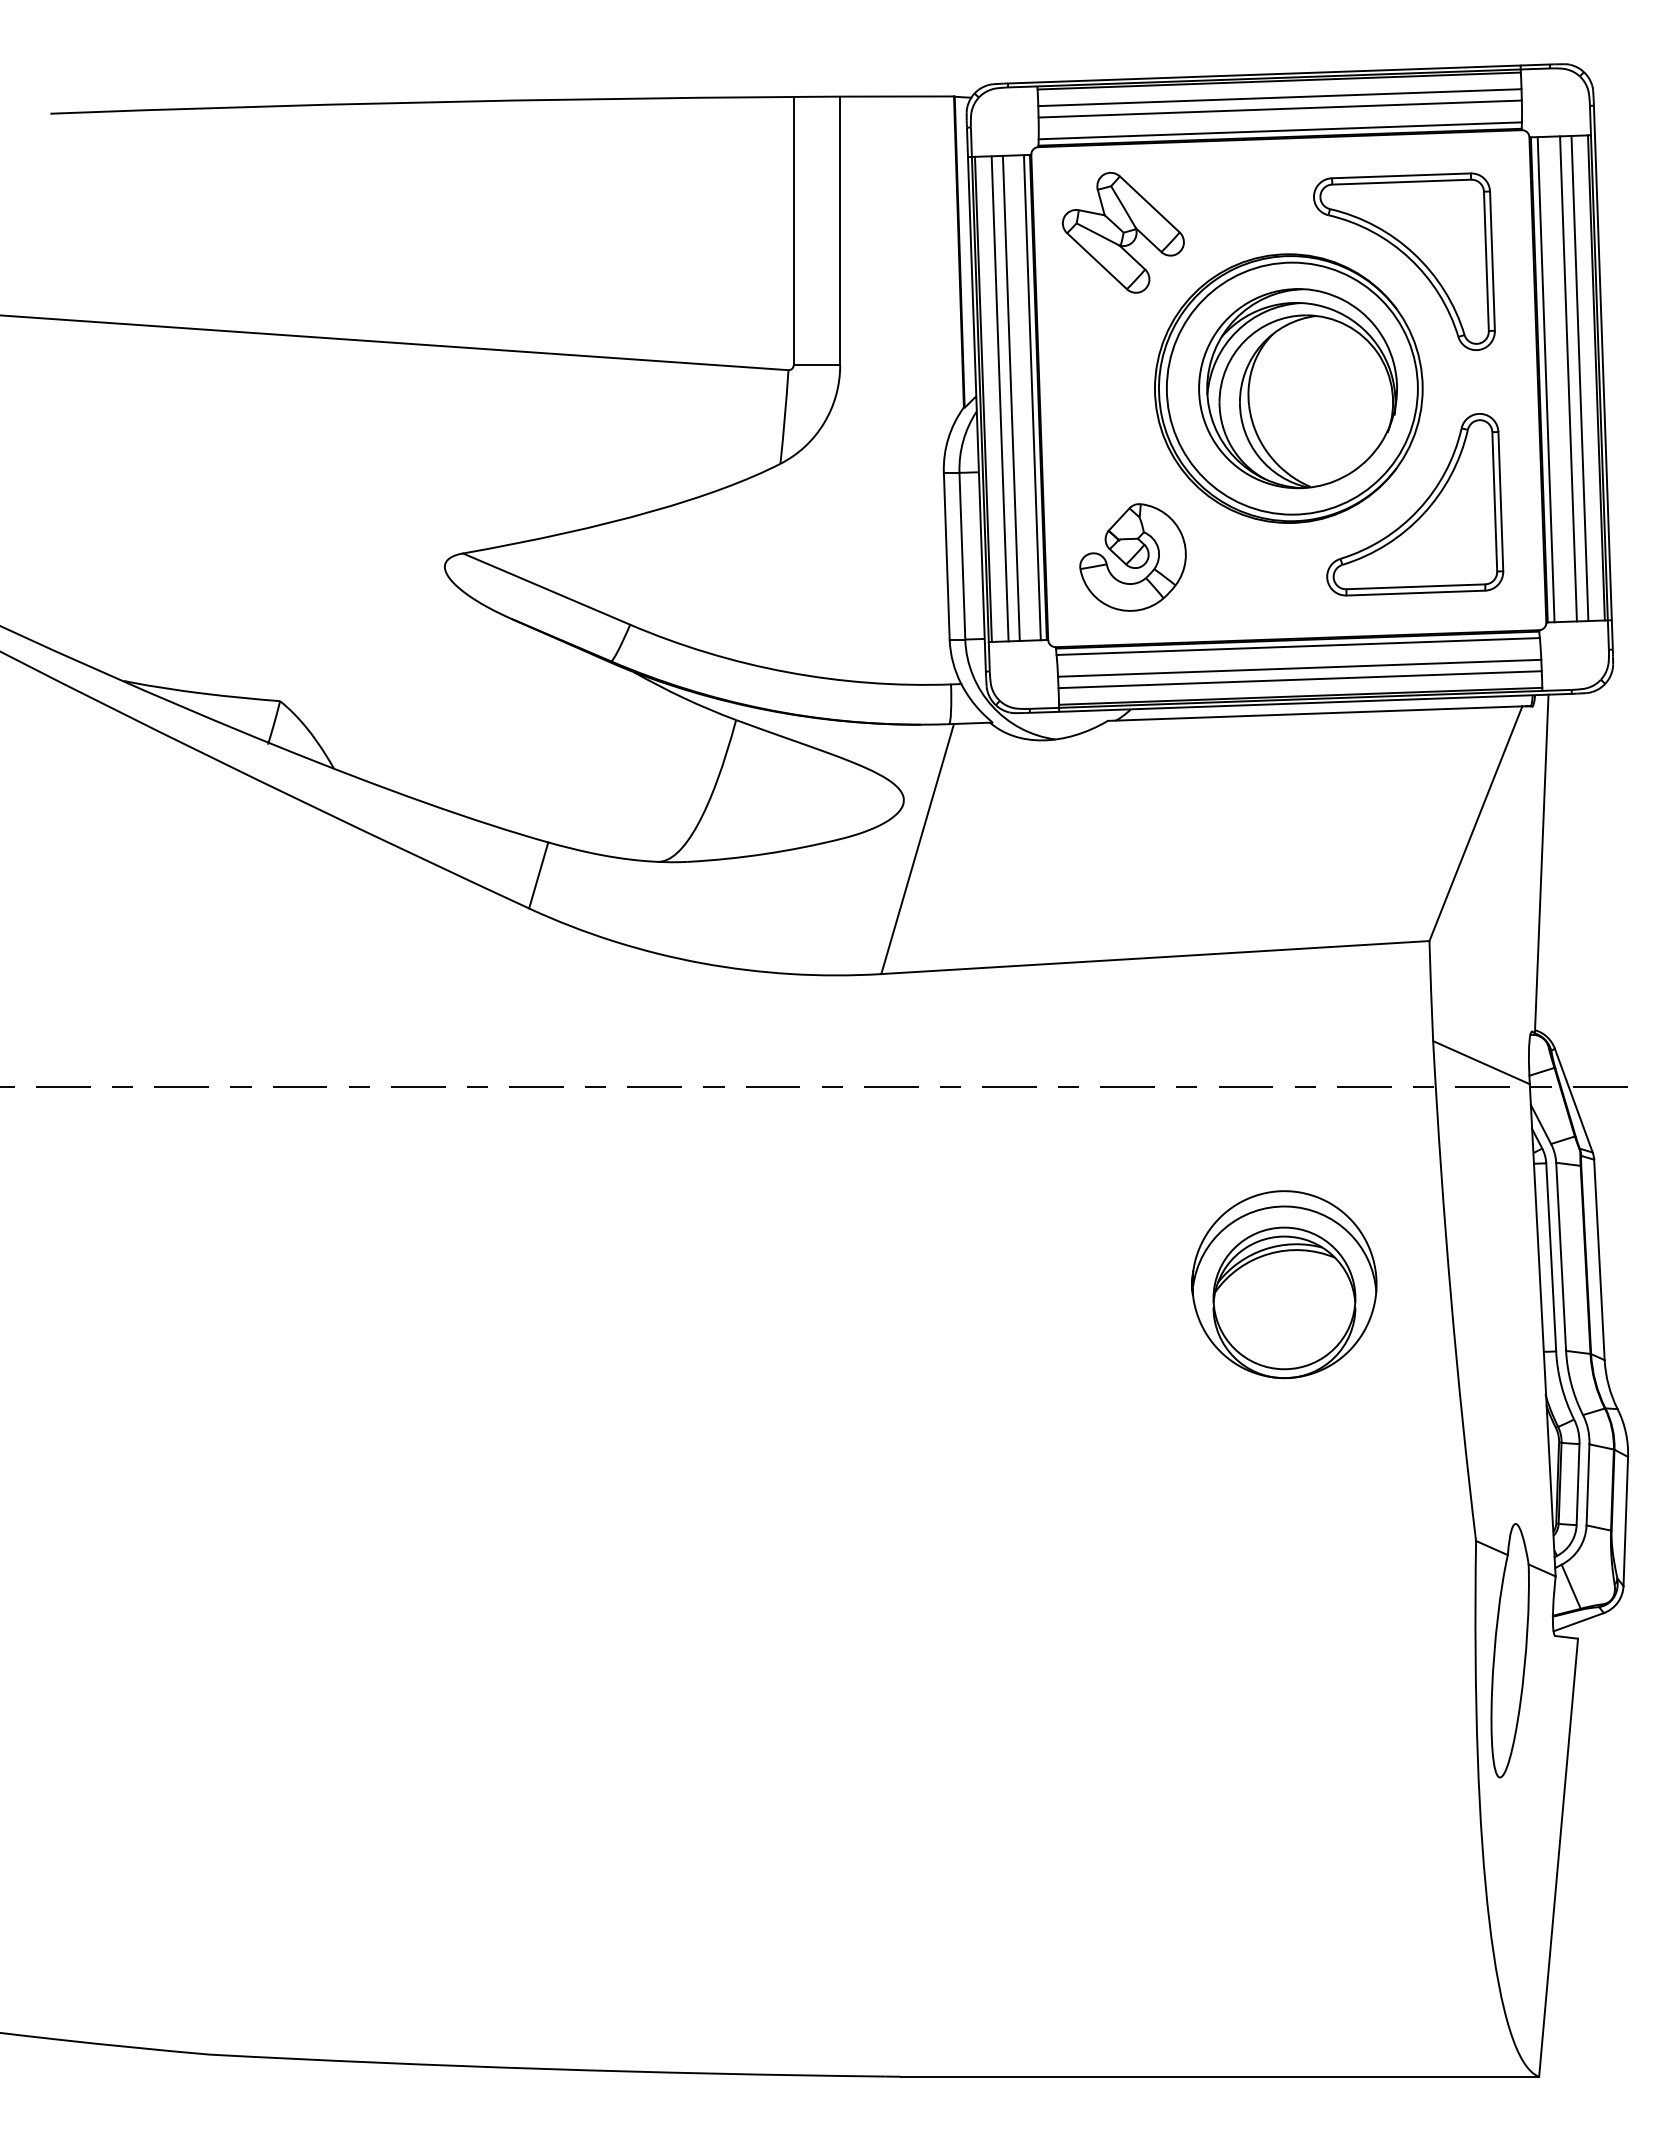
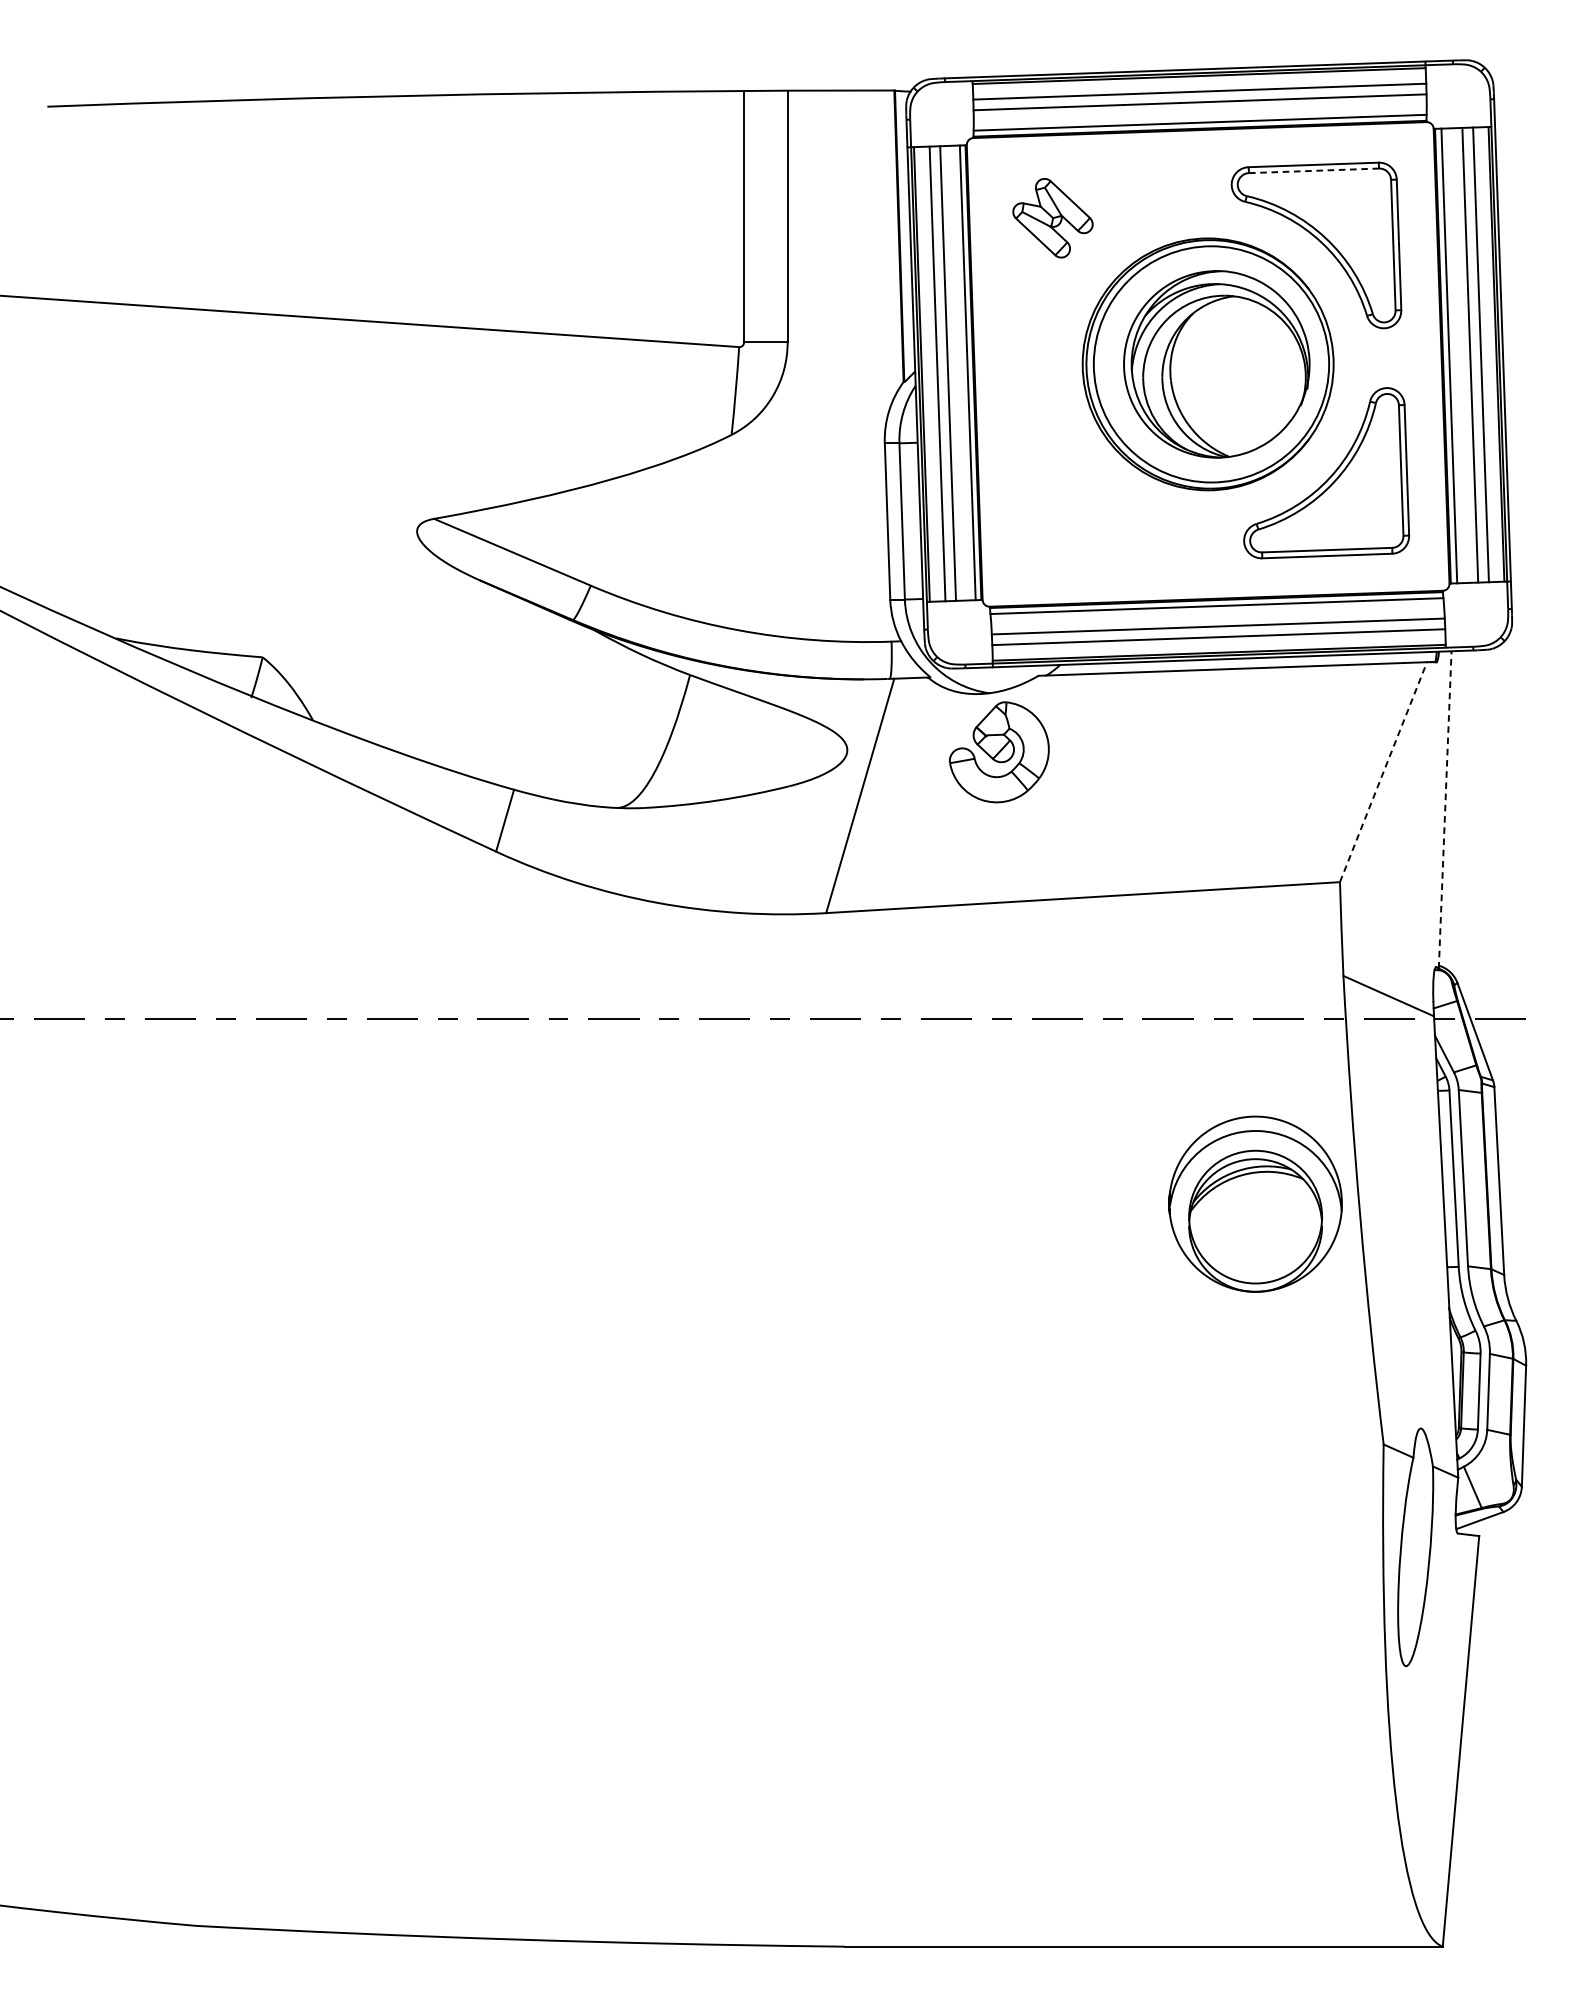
line: (1401, 182) -> (1313, 171), solid -> dashed
part: (1122, 232) -> (1052, 218), size x0.7
part: (1132, 557) -> (998, 752), moved
line: (1476, 823) -> (1384, 771), solid -> dashed
line: (1541, 863) -> (1444, 809), solid -> dashed
part: (1284, 1284) -> (1255, 1204), moved

